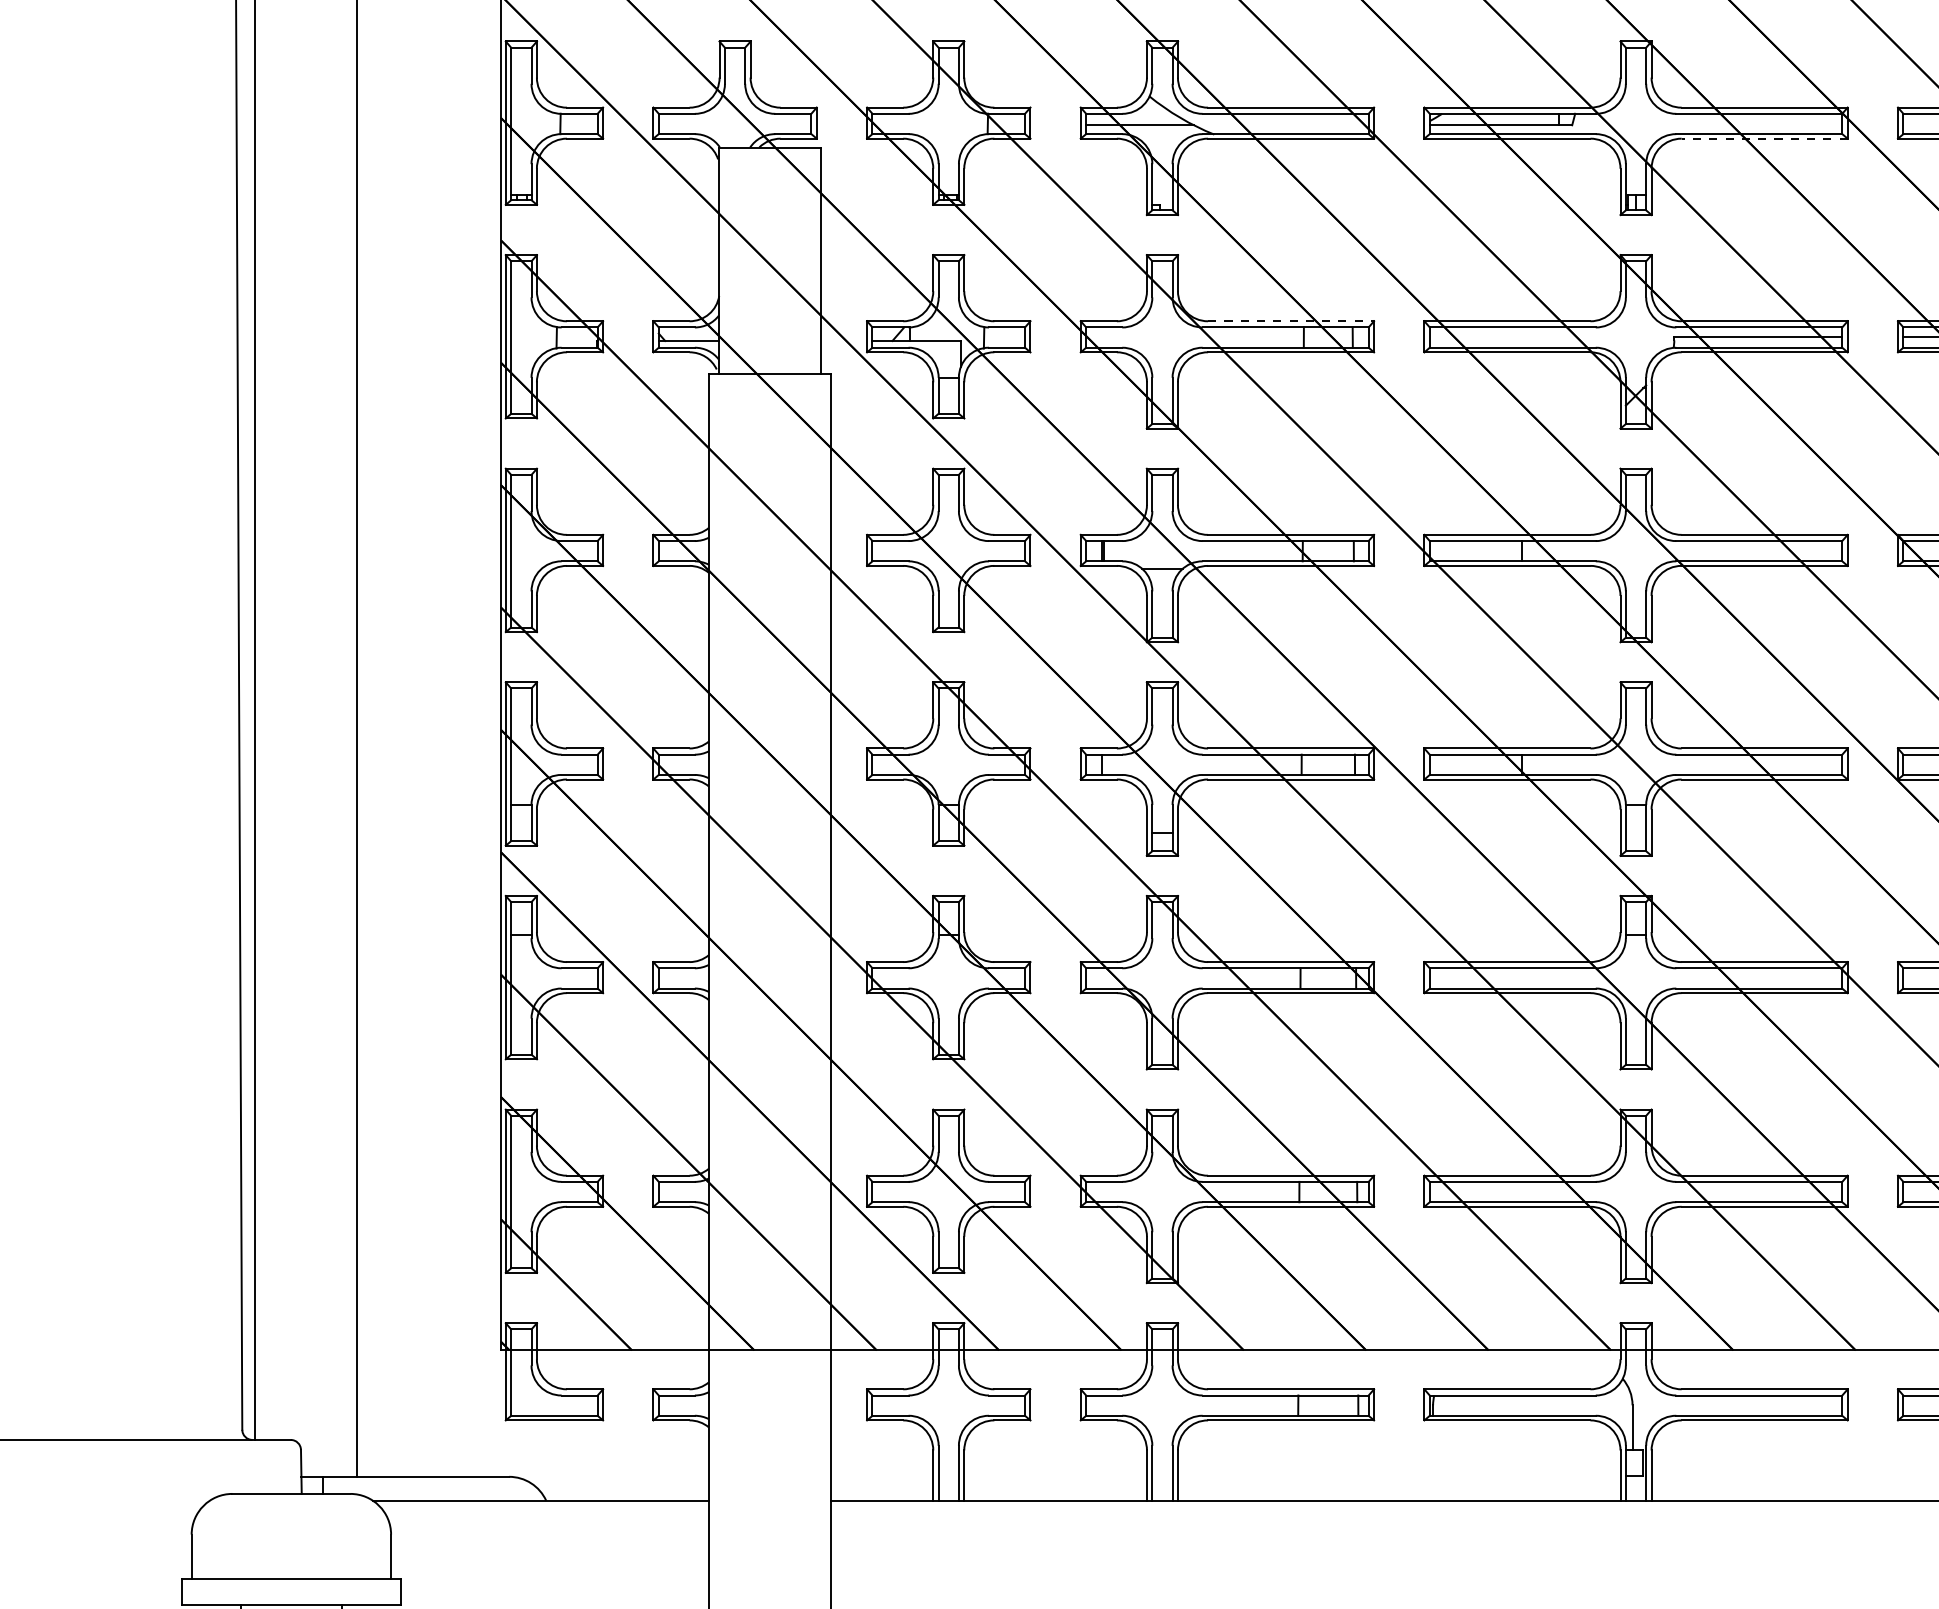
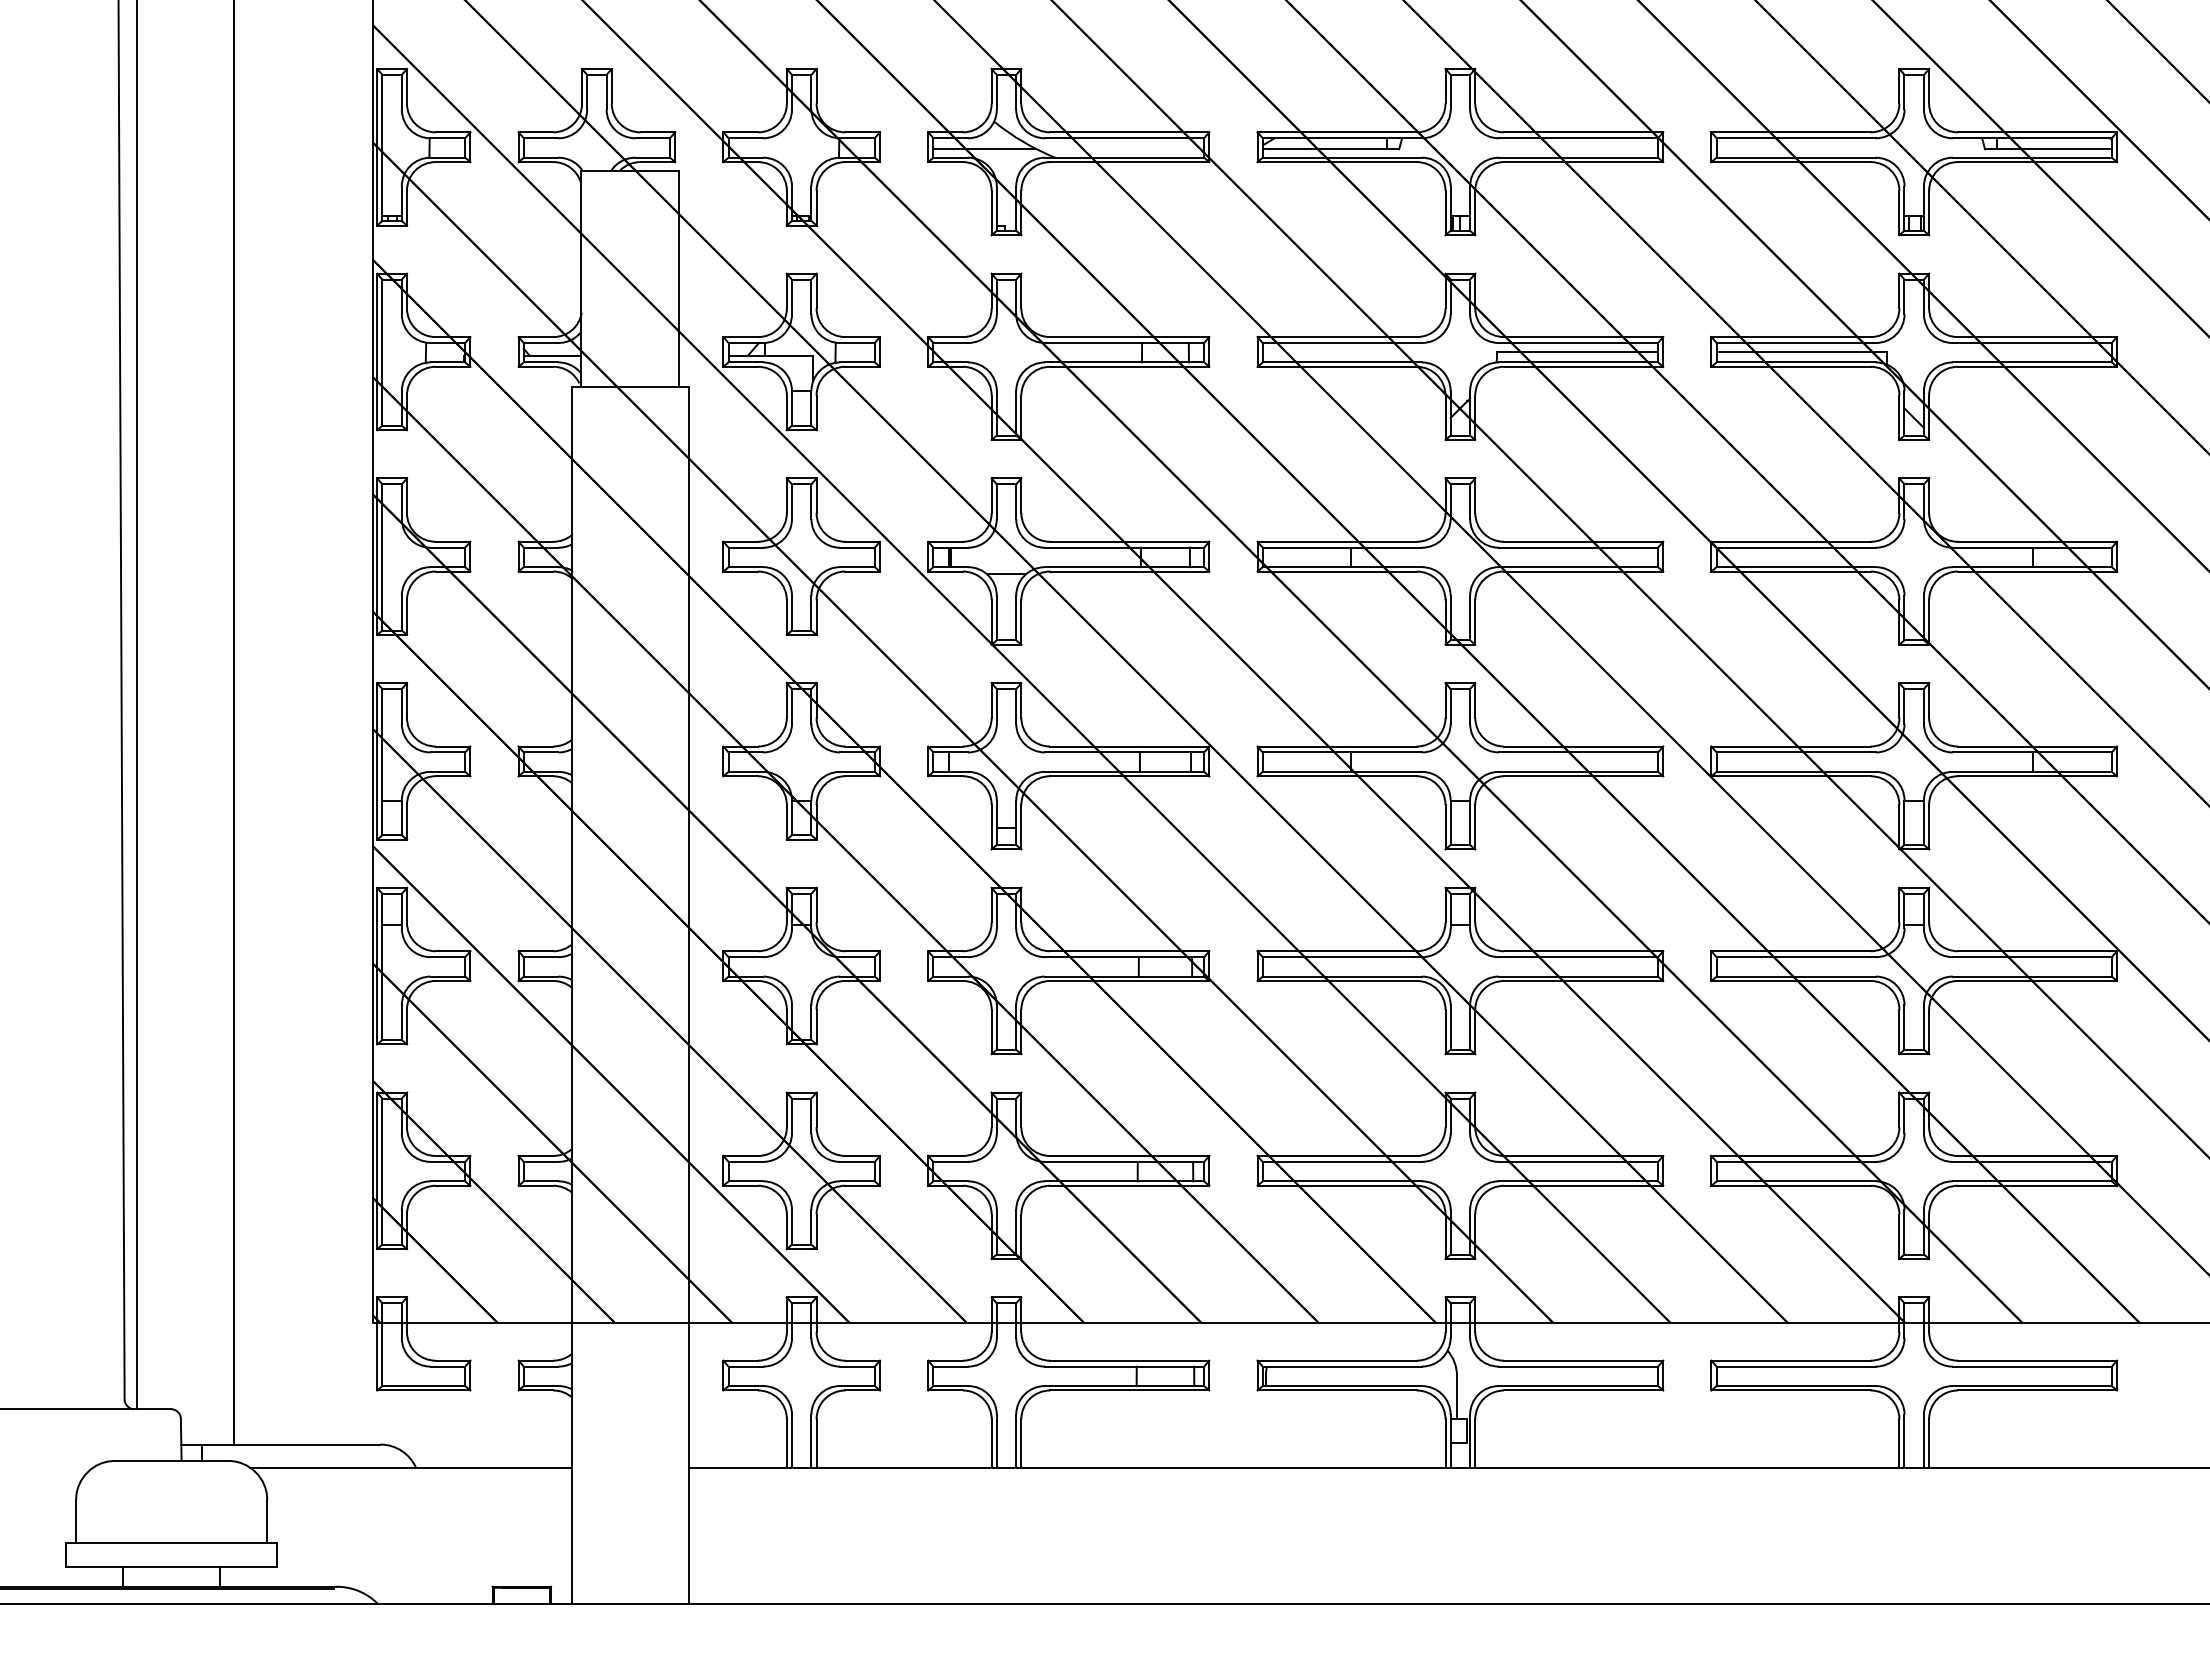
line: (1764, 139) -> (1583, 162), dashed -> solid
line: (1290, 321) -> (1129, 337), dashed -> solid

